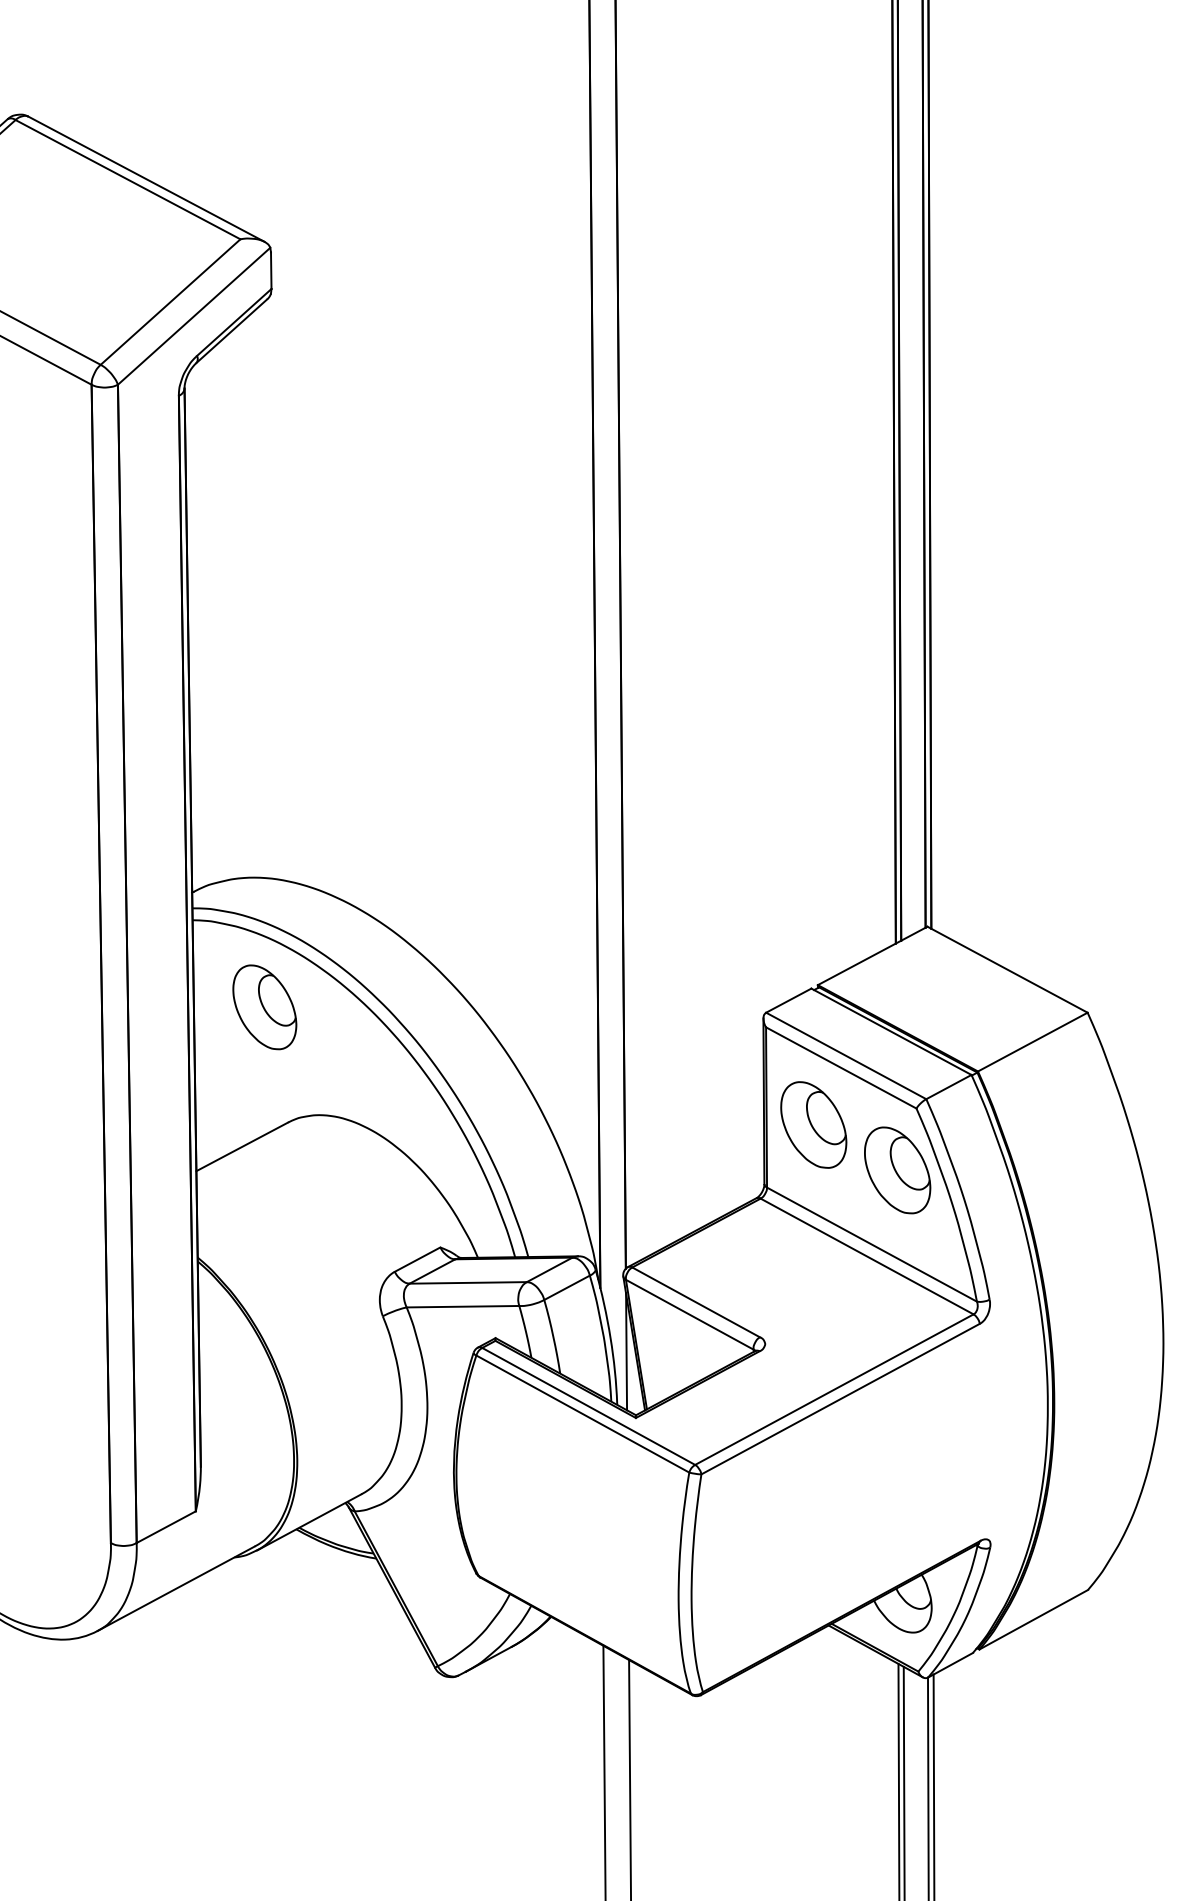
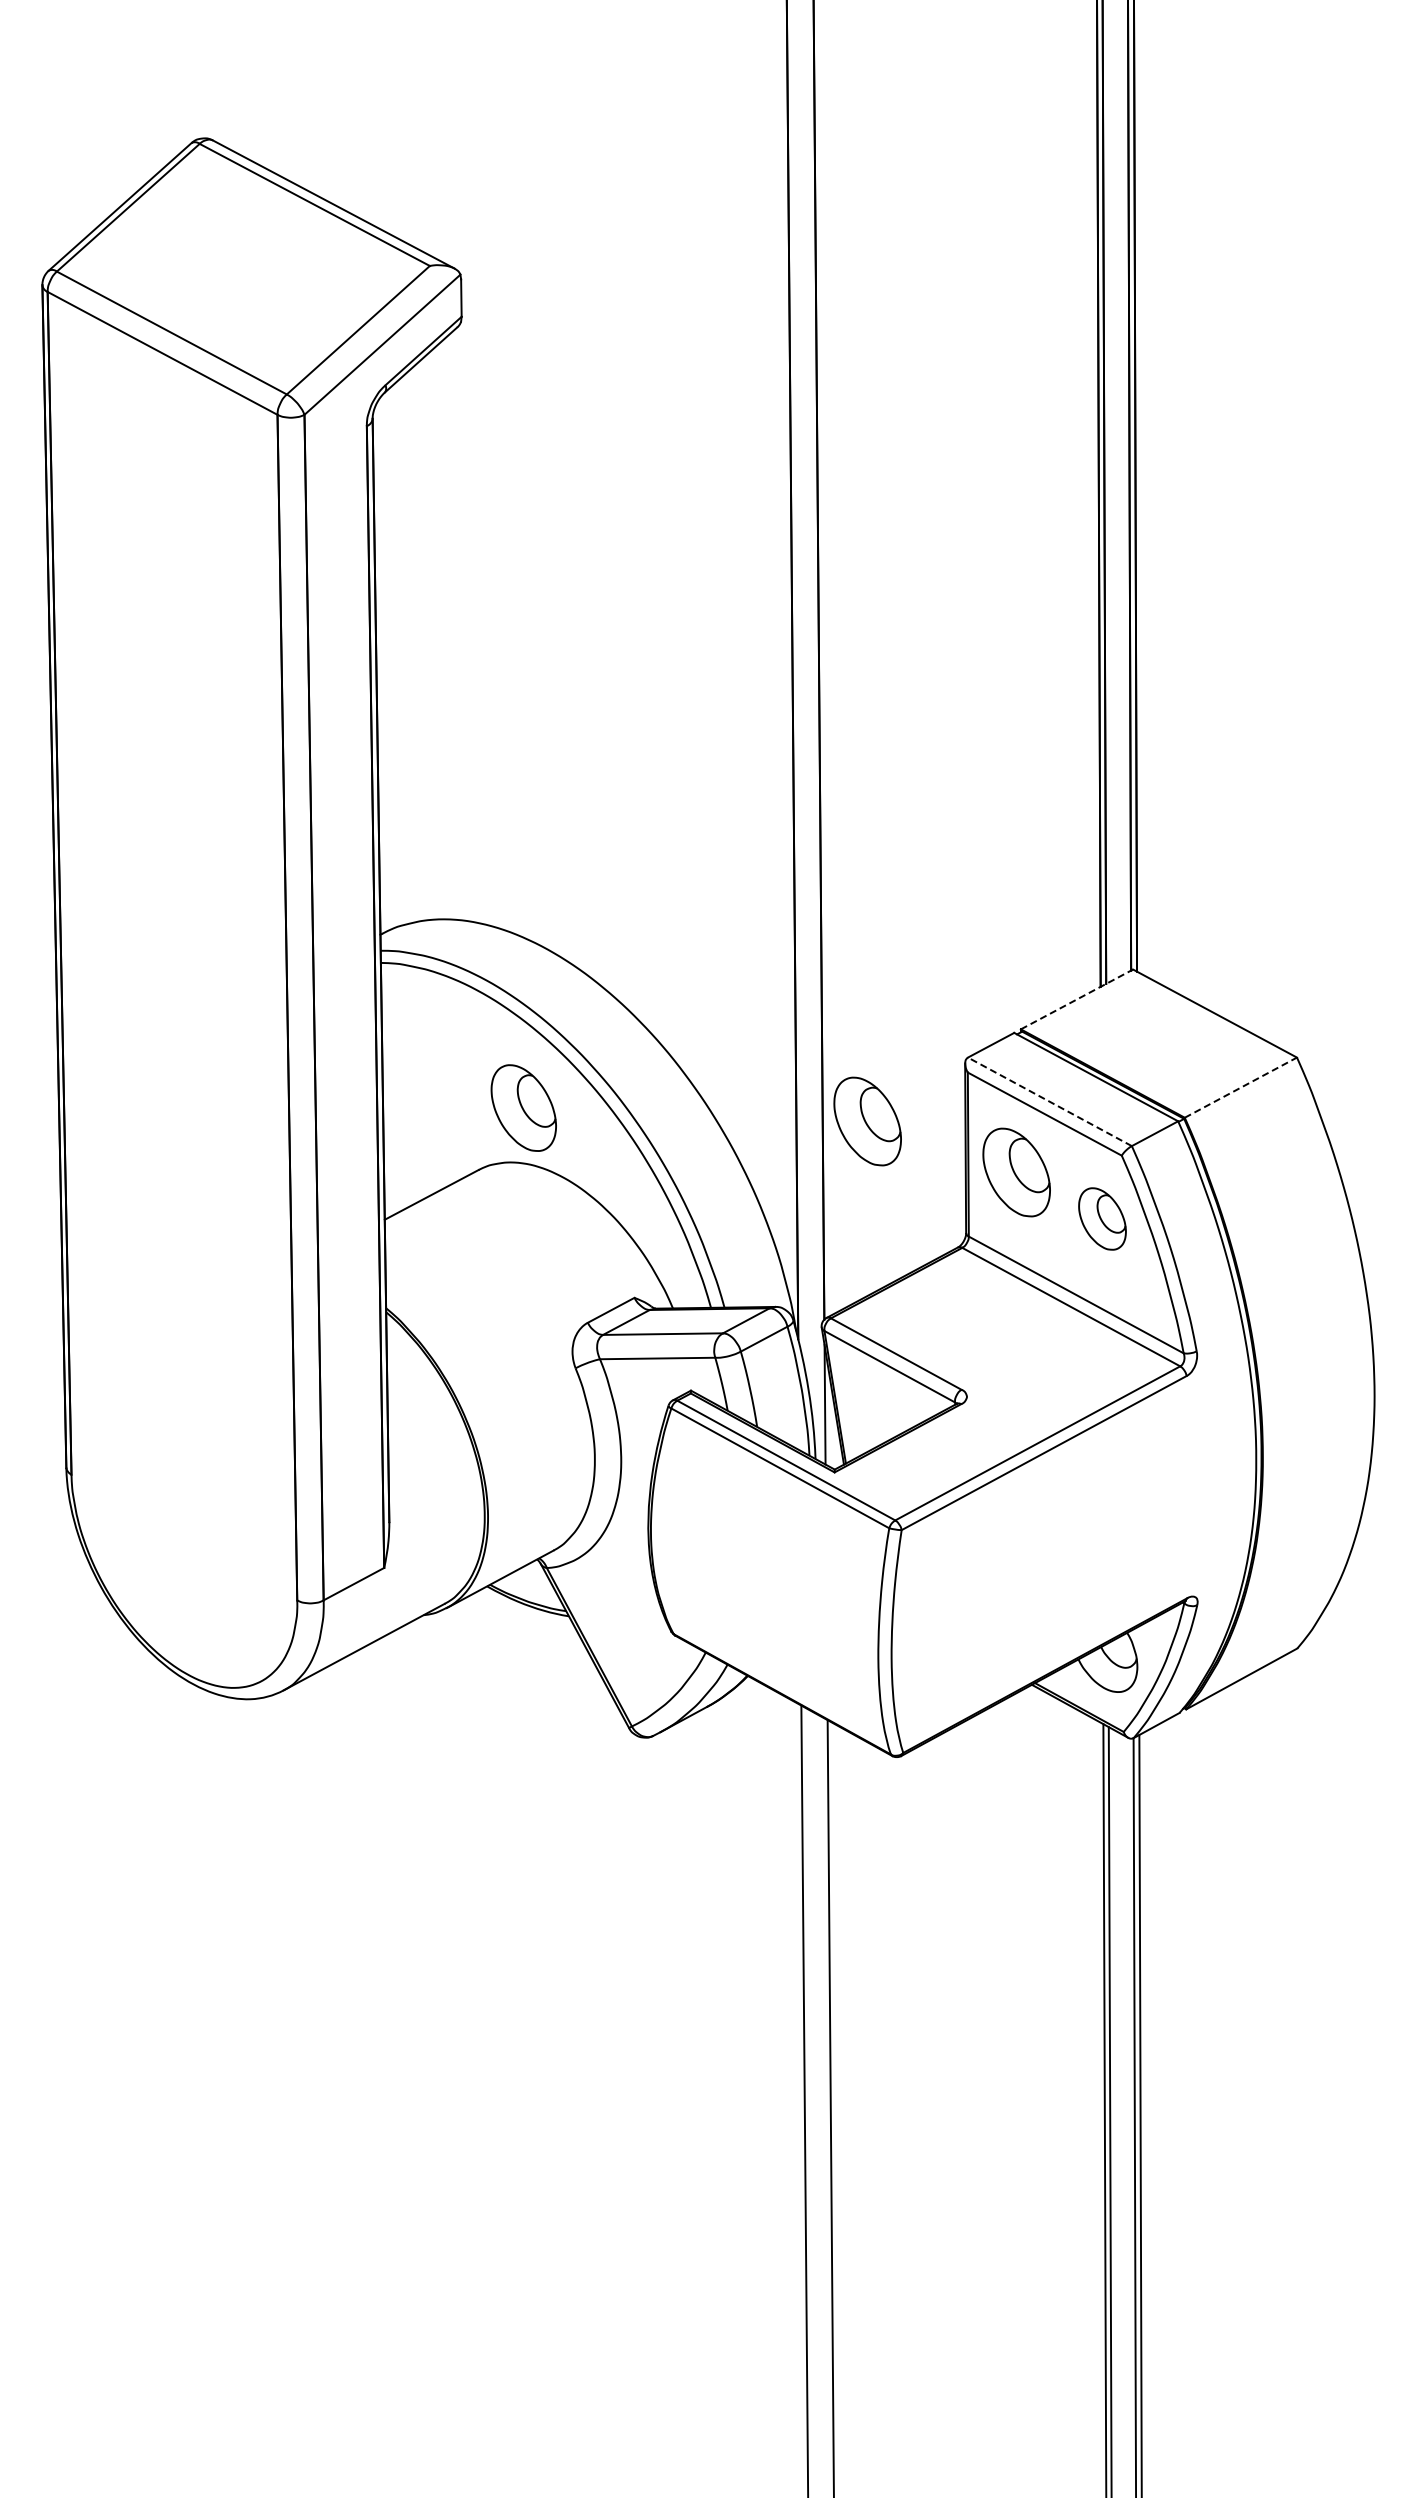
line: (873, 955) -> (1077, 999), solid -> dashed
part: (264, 1006) -> (523, 1107), moved
line: (1032, 1041) -> (1240, 1087), solid -> dashed
line: (845, 1055) -> (1049, 1101), solid -> dashed
part: (668, 1075) -> (867, 1121), added
part: (897, 1169) -> (1102, 1218), size x0.7

